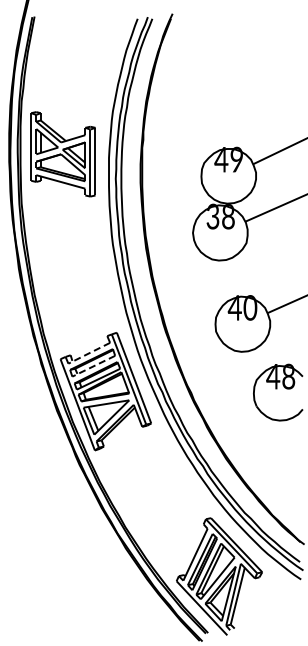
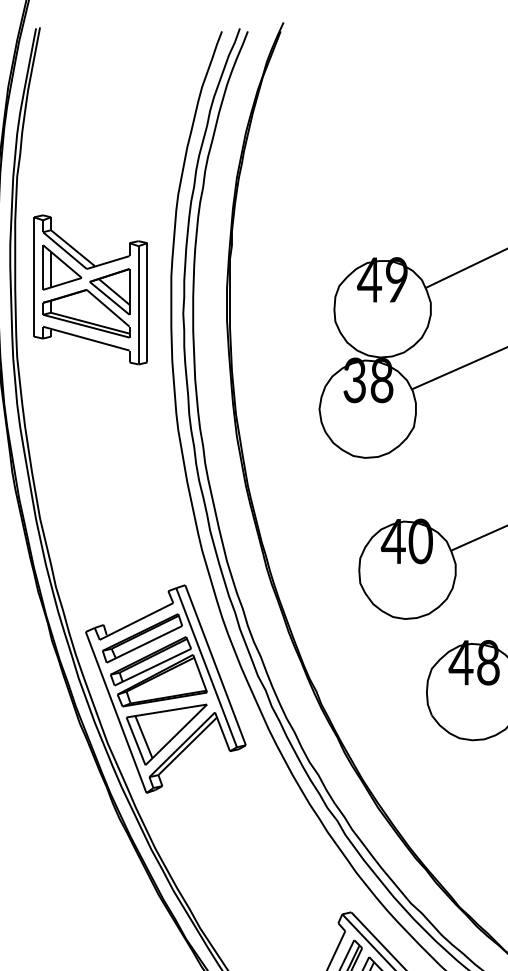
part: (62, 154) -> (89, 290), moved
line: (88, 353) -> (135, 621), dashed -> solid
line: (93, 366) -> (143, 644), dashed -> solid

